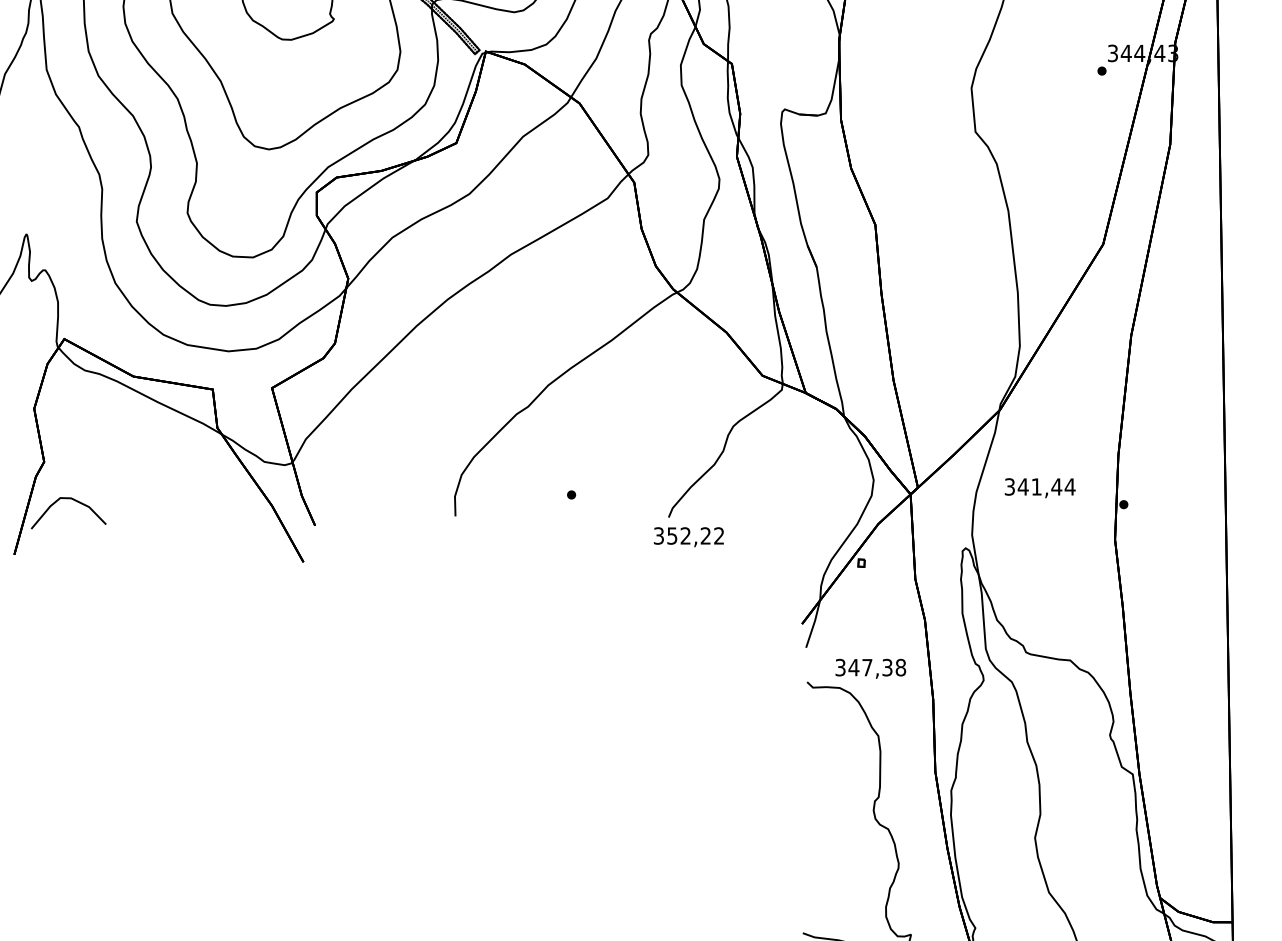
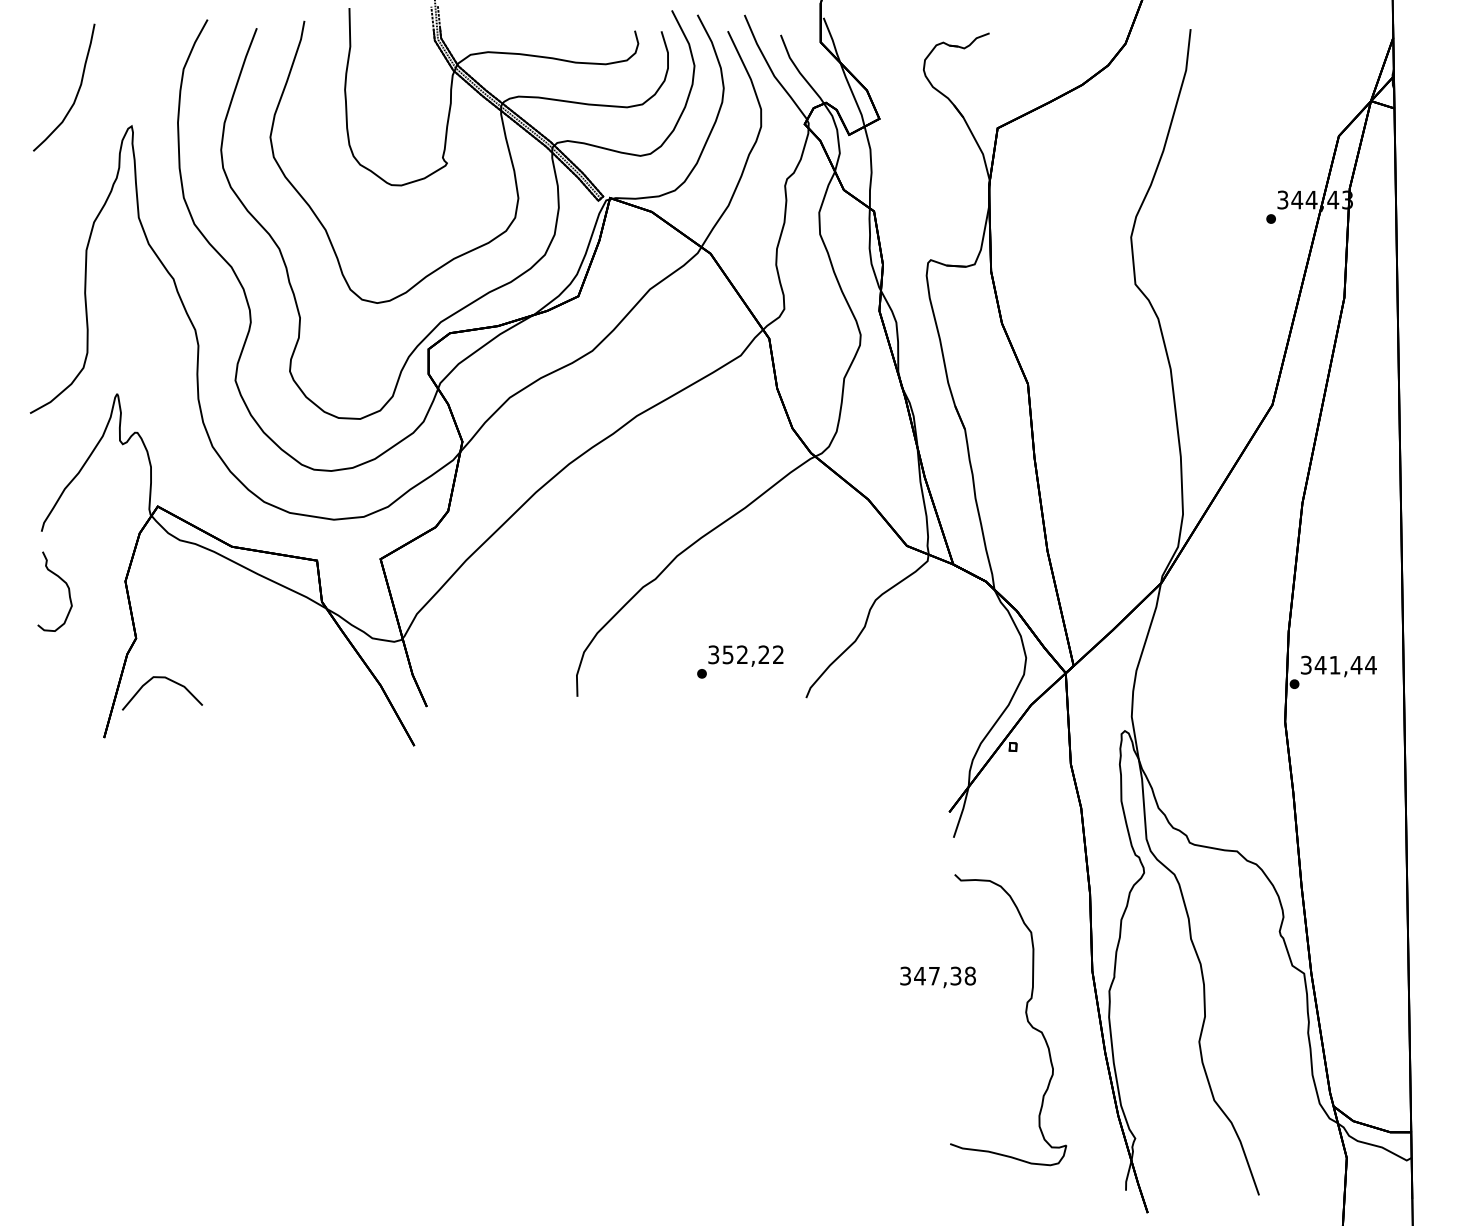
text: (1039, 488) -> (1338, 666), moved
text: (688, 536) -> (745, 655), moved
text: (870, 668) -> (937, 977), moved

